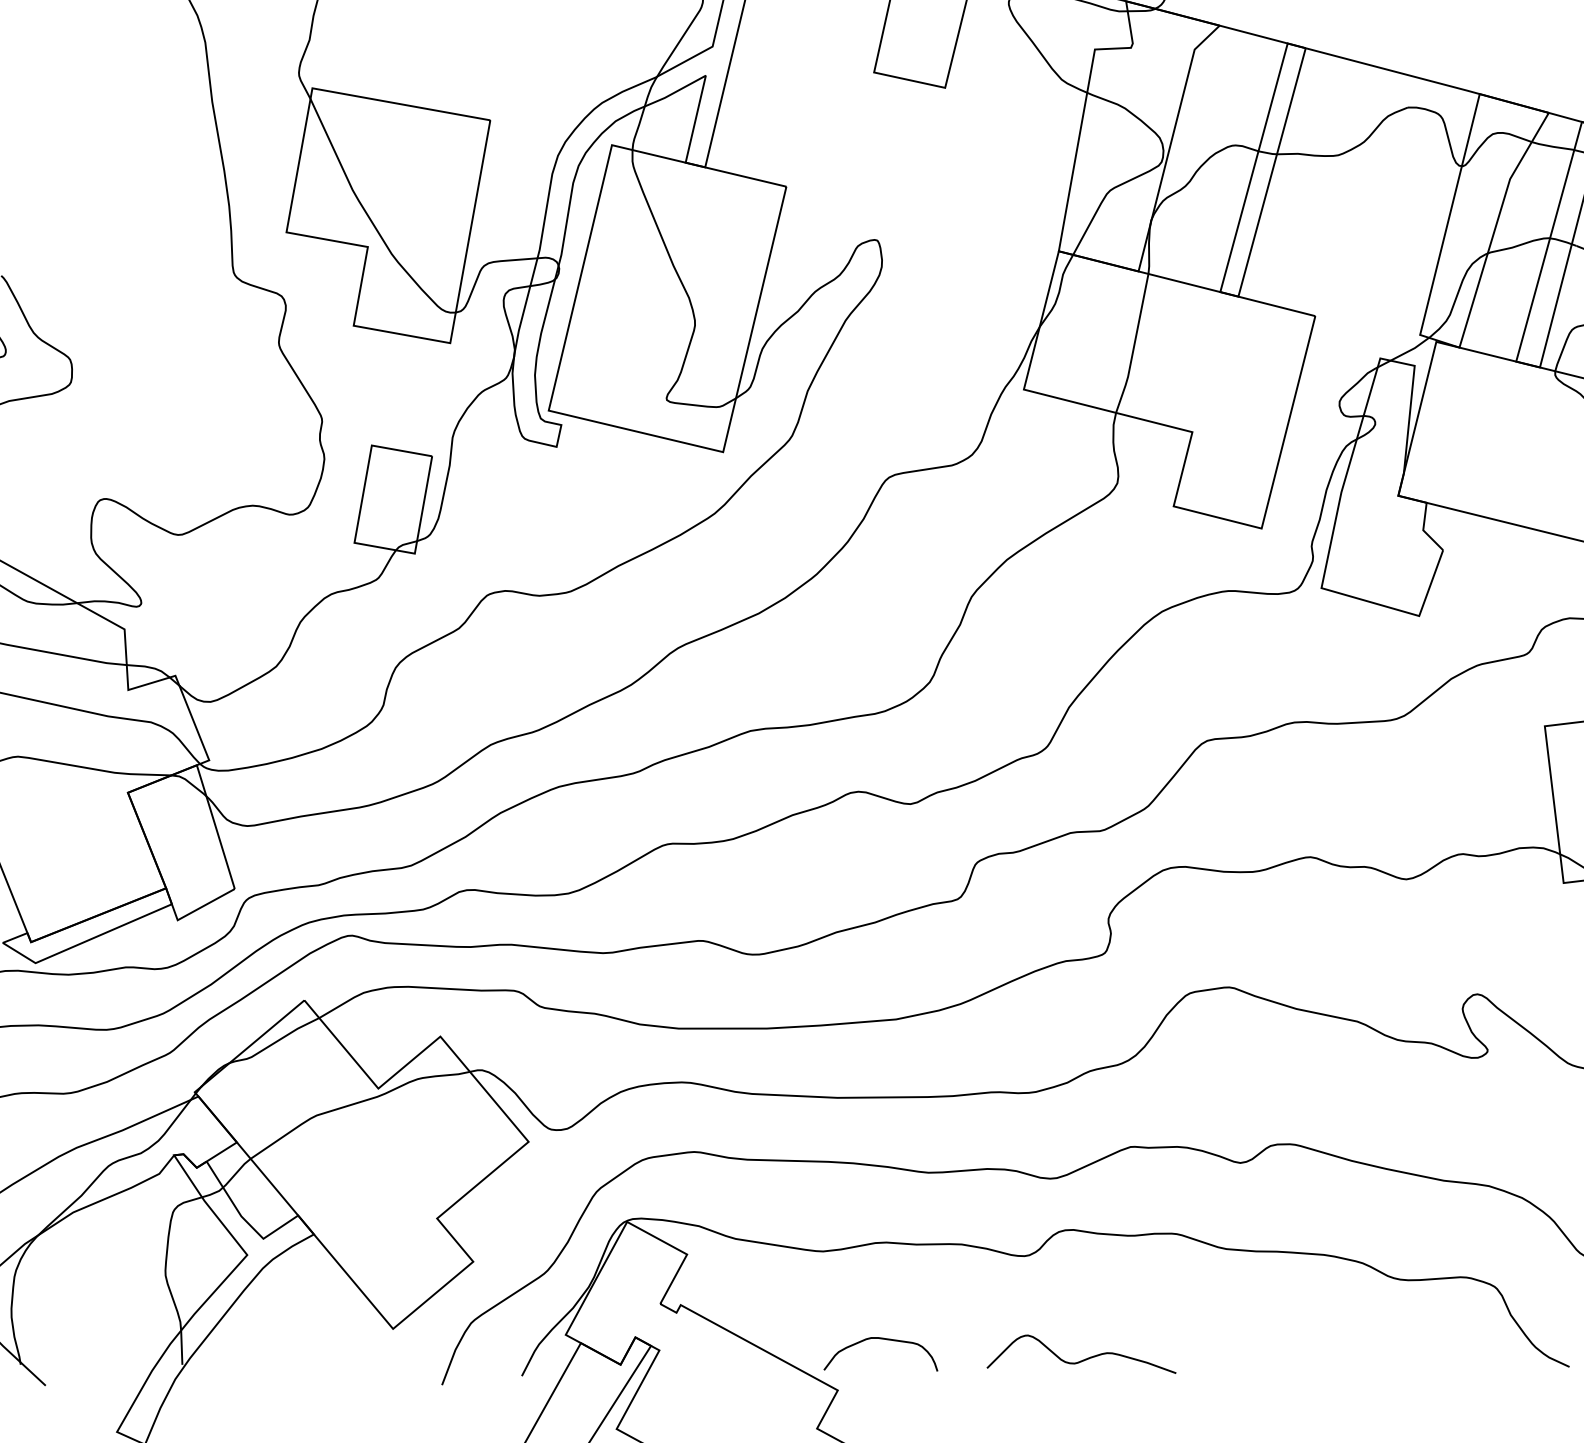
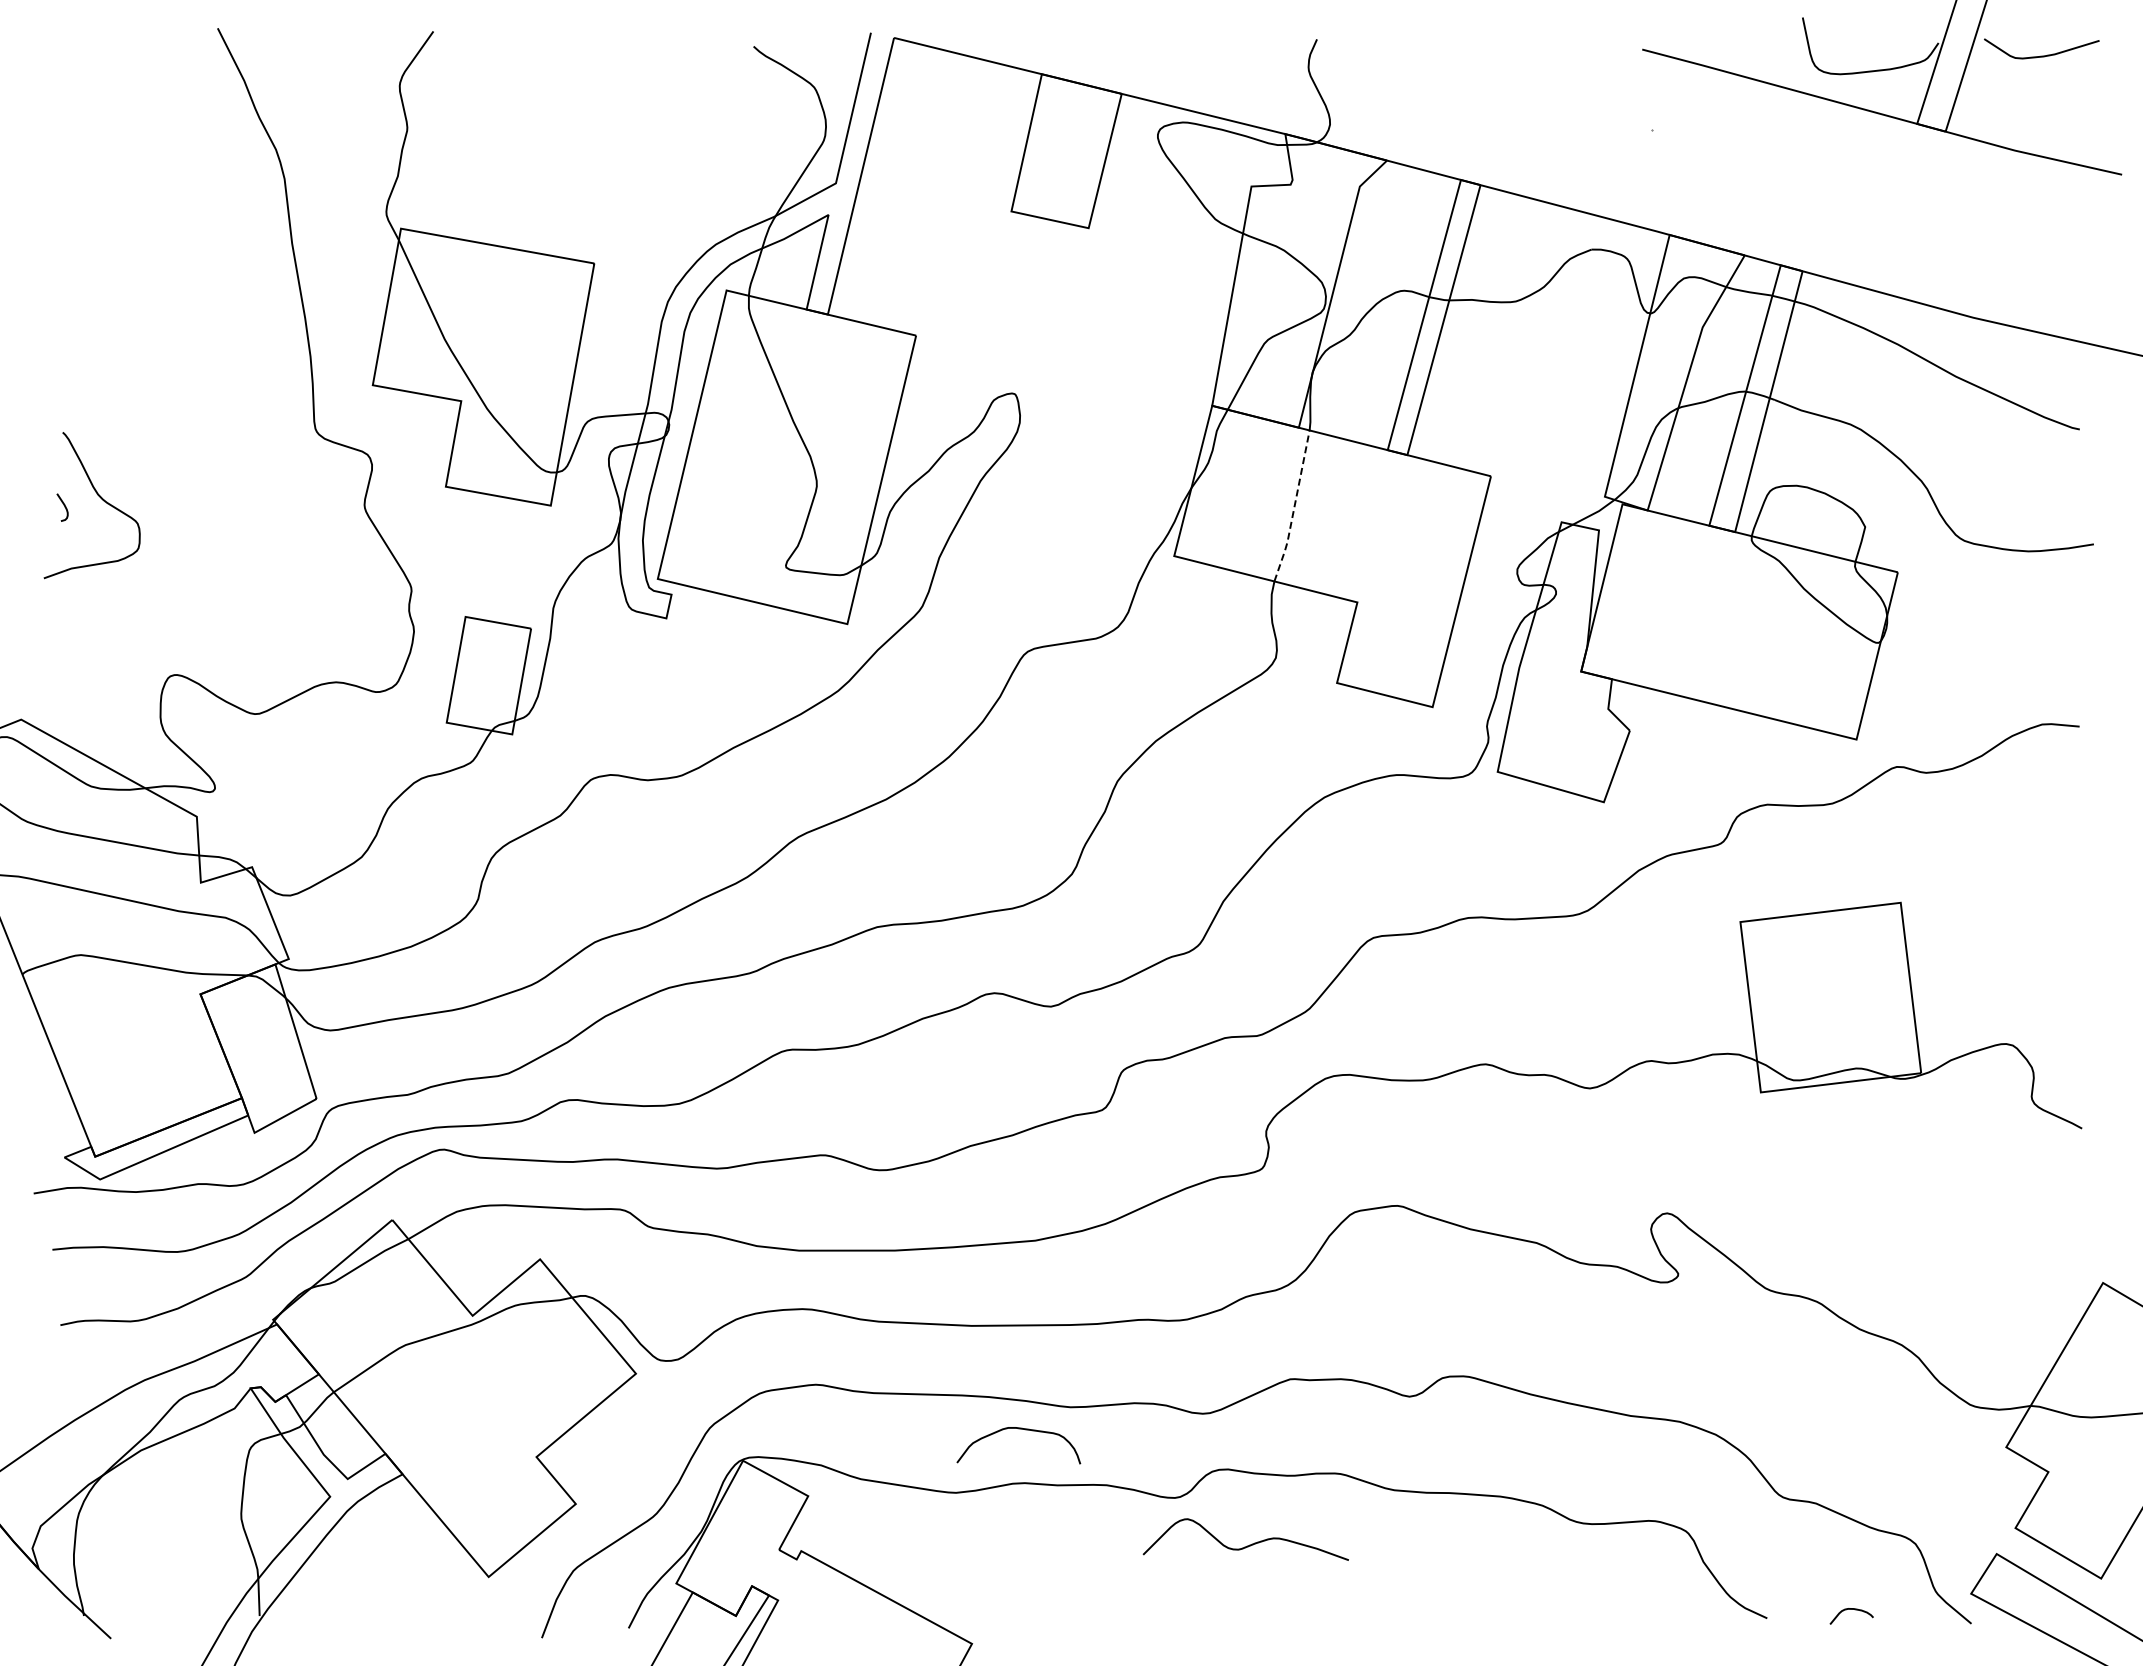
line: (1134, 344) -> (1294, 507), solid -> dashed
curve: (880, 1339) -> (1018, 1429), moved
curve: (1083, 1359) -> (1247, 1545), moved

